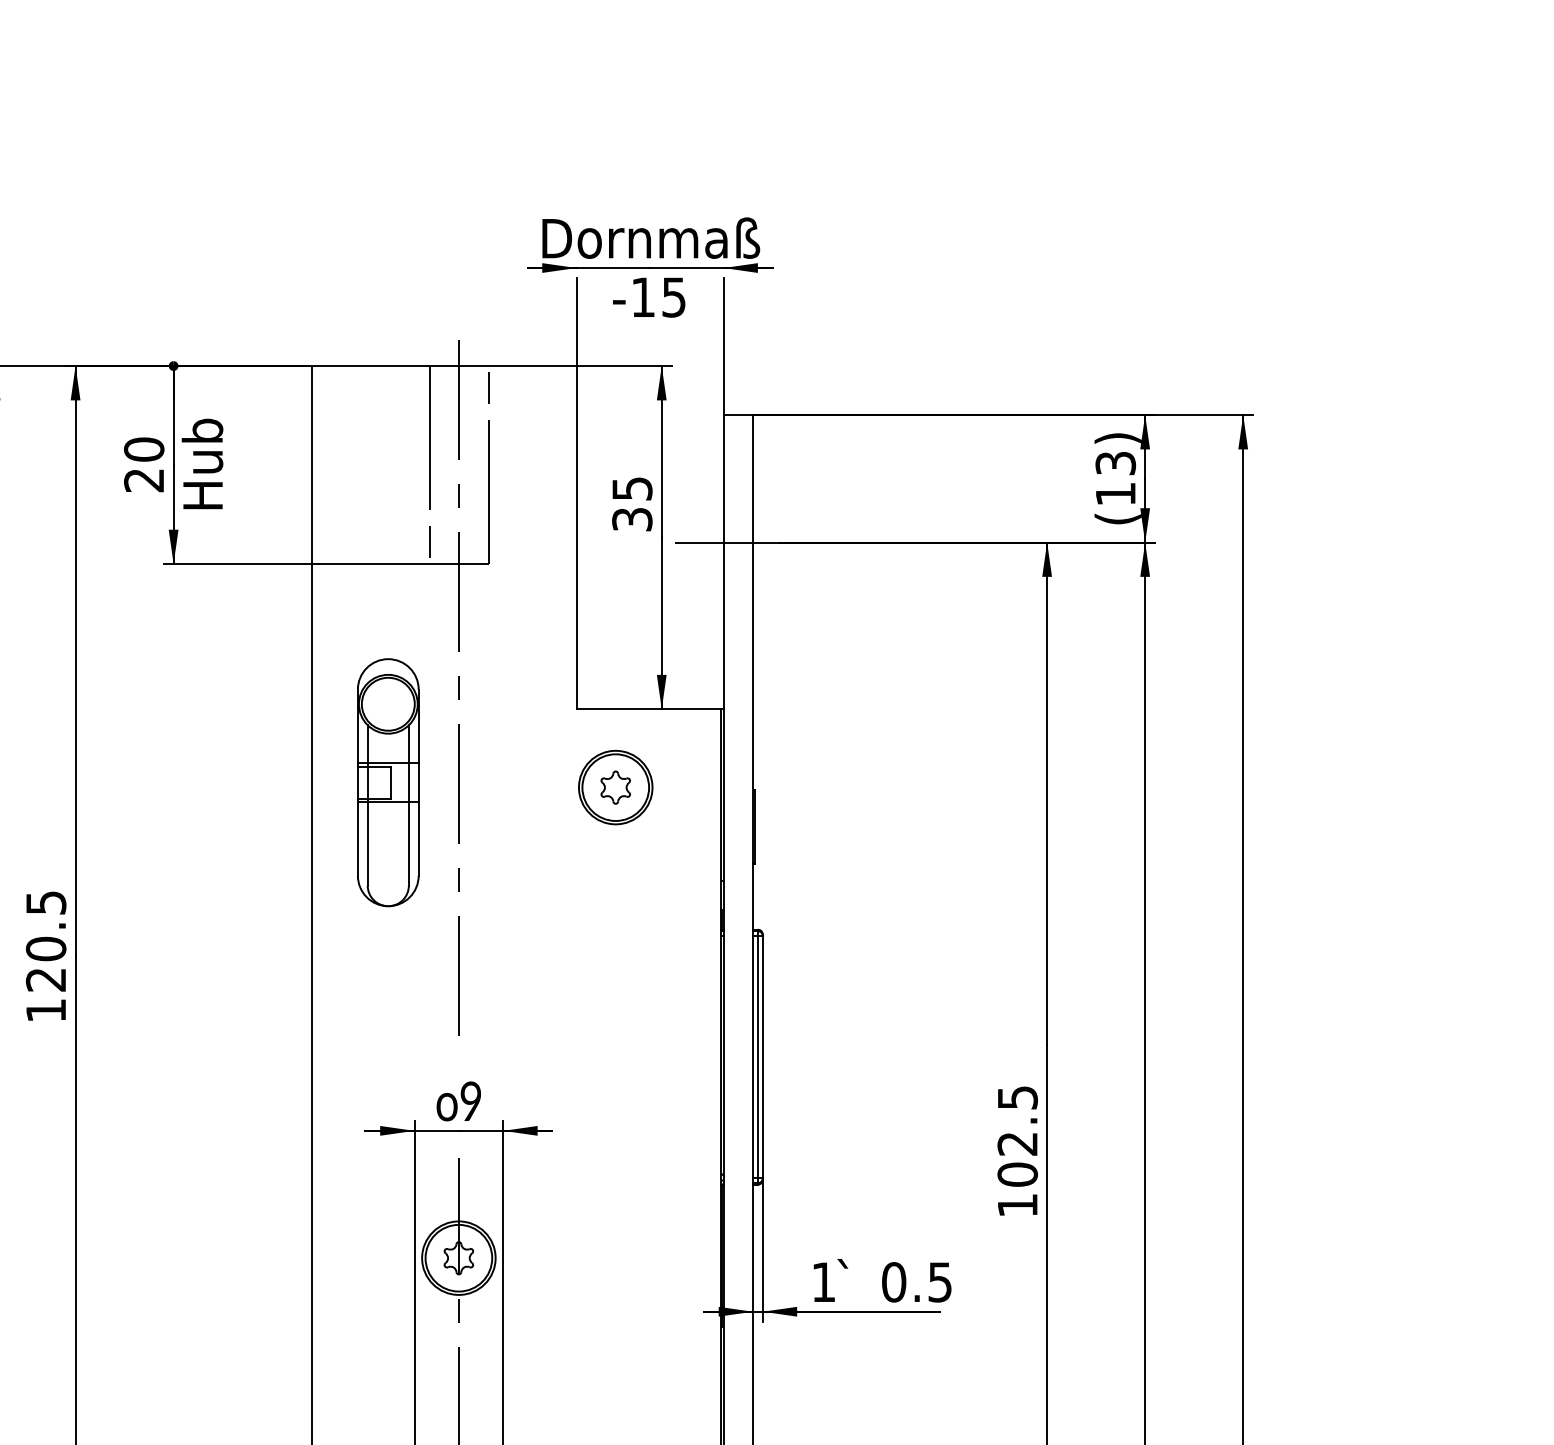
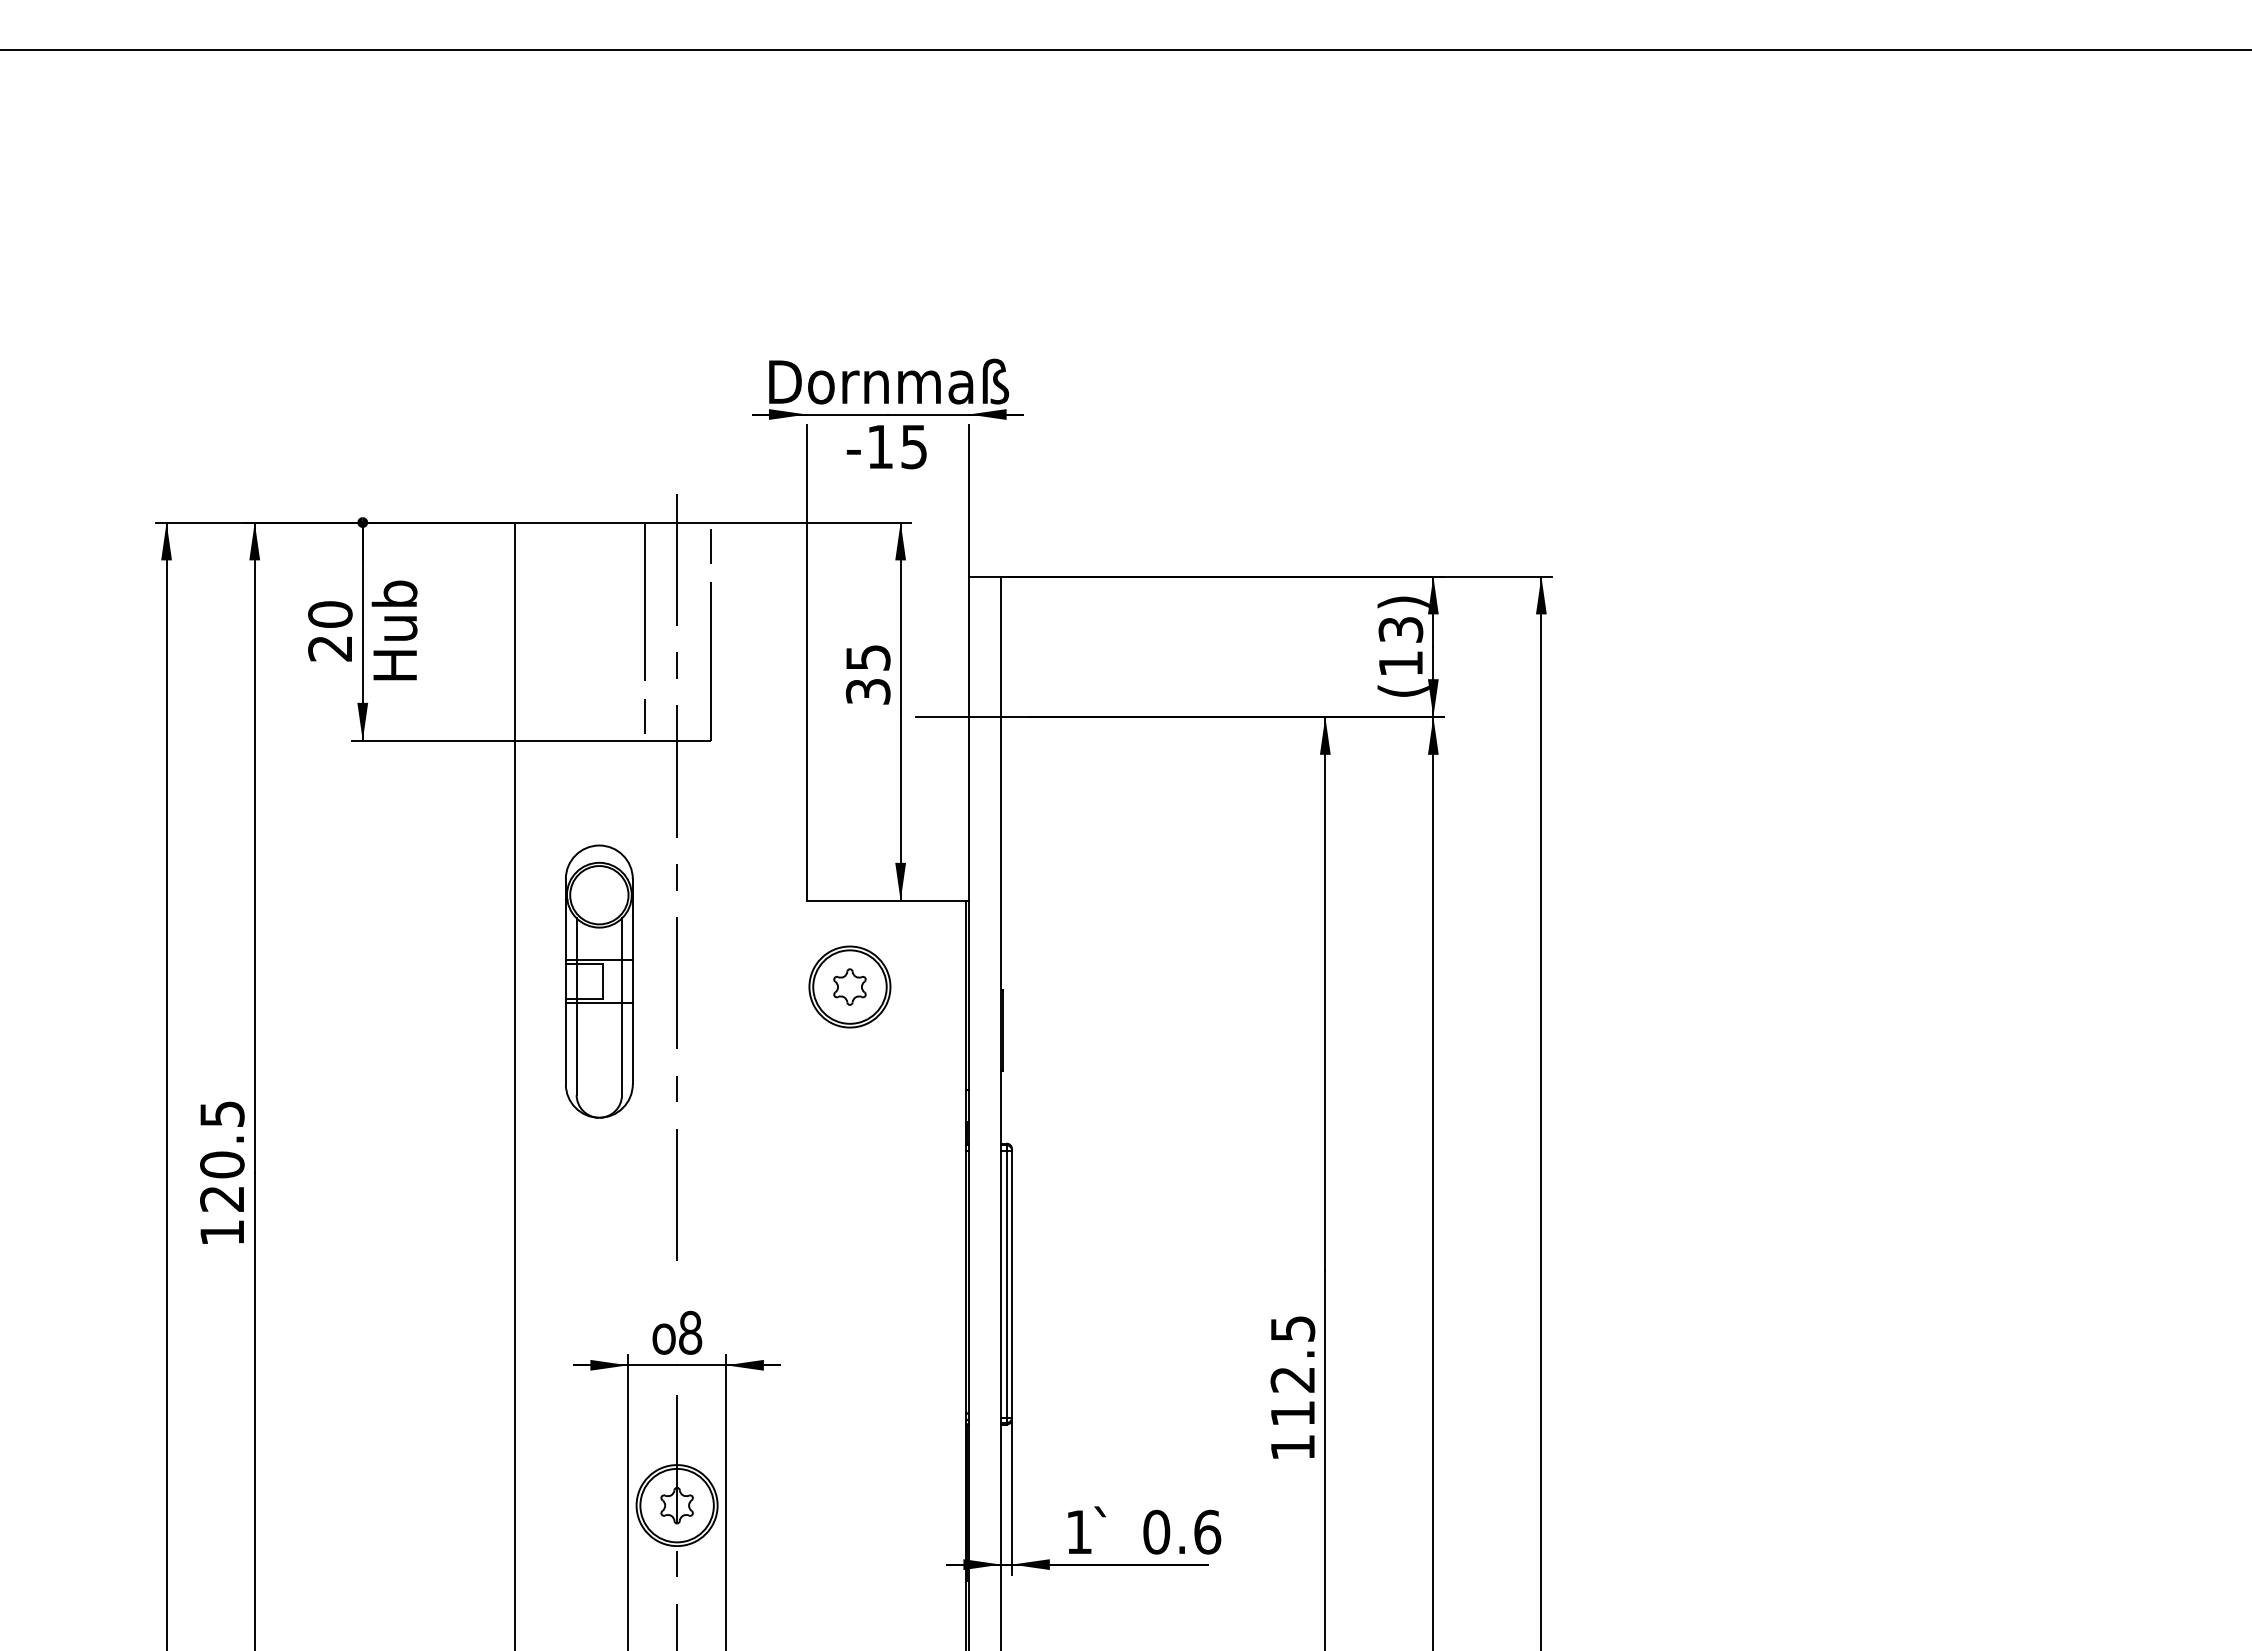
text: (471, 1102) -> (690, 1333), 9 -> 8
text: (1017, 1174) -> (1292, 1413), 102.5 -> 112.5
text: (940, 1281) -> (1207, 1531), 0.5 -> 0.6

